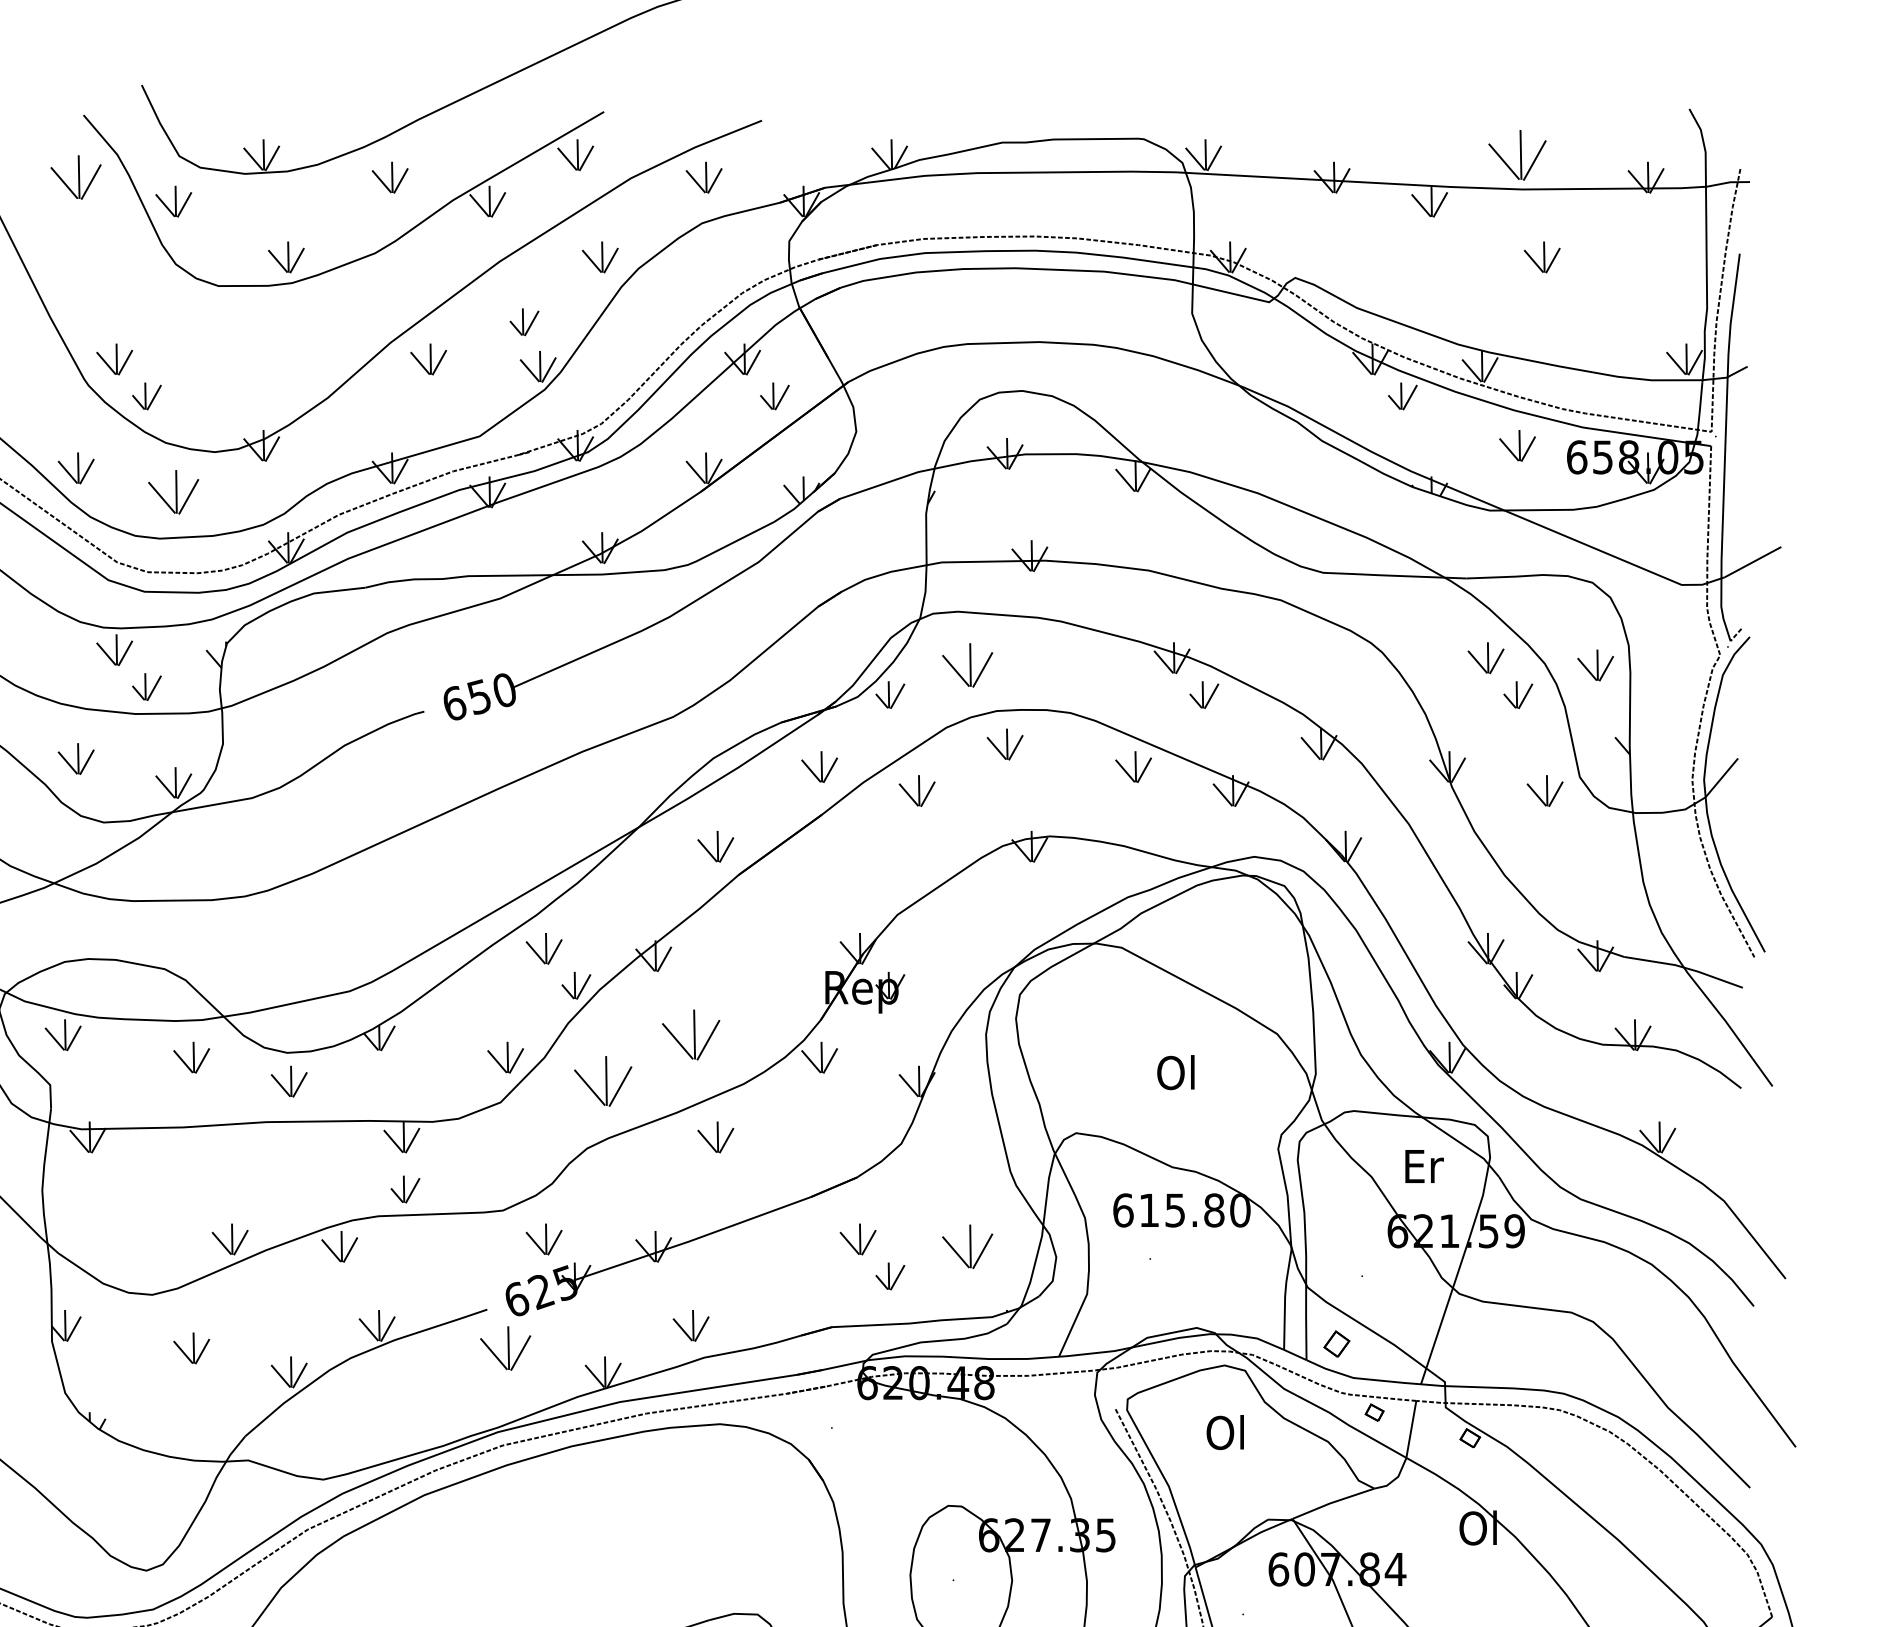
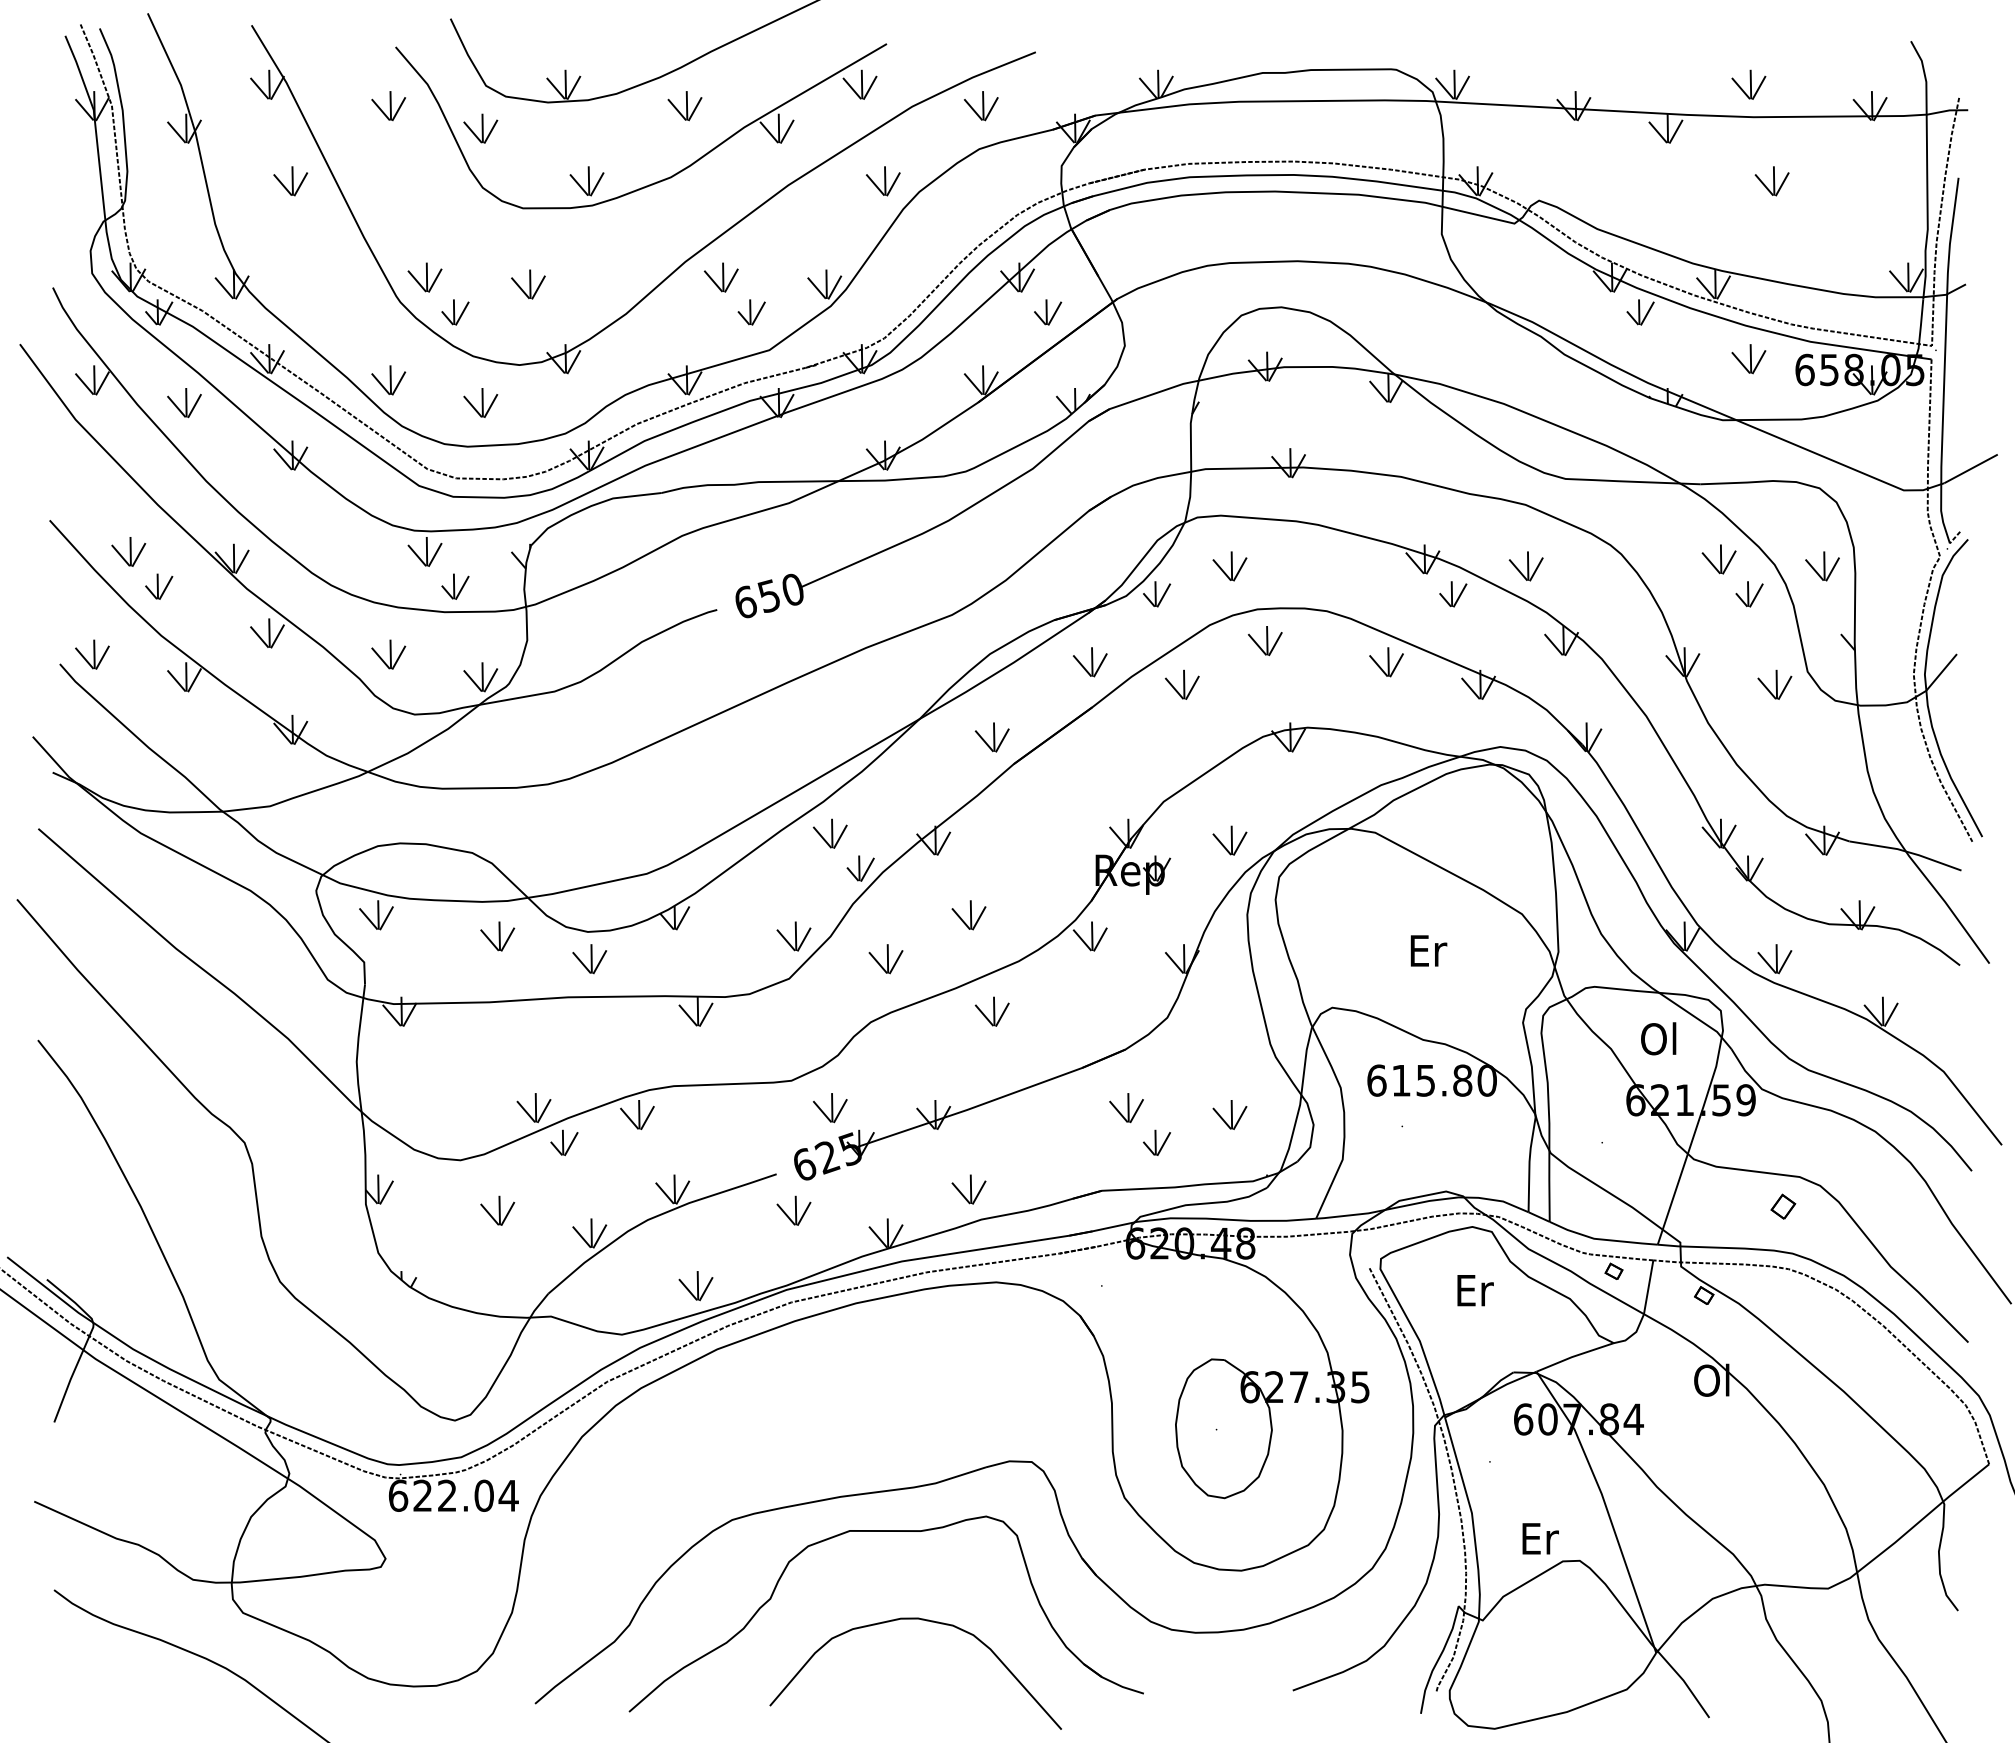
part: (1517, 154) -> (1748, 84), size x0.62
part: (75, 178) -> (388, 106), size x0.71
part: (524, 322) -> (751, 312), moved
part: (224, 366) -> (528, 284), added
part: (173, 491) -> (480, 402), size x0.71
part: (967, 665) -> (1229, 566), size x0.71
part: (1280, 665) -> (1525, 566), added
part: (967, 955) -> (1229, 840), added
part: (690, 1035) -> (968, 915), size x0.62
text: (1177, 1072) -> (1427, 950), Ol -> Er
part: (602, 1082) -> (885, 959), size x0.62
part: (1544, 1082) -> (1774, 959), added
text: (1423, 1165) -> (1660, 1038), Er -> Ol
part: (405, 1189) -> (564, 1142), moved
part: (967, 1246) -> (1229, 1114), size x0.71
part: (1337, 1343) -> (1783, 1206), moved
part: (505, 1348) -> (793, 1210), size x0.71
part: (401, 1428) -> (695, 1286), added
text: (1226, 1431) -> (1474, 1289), Ol -> Er

